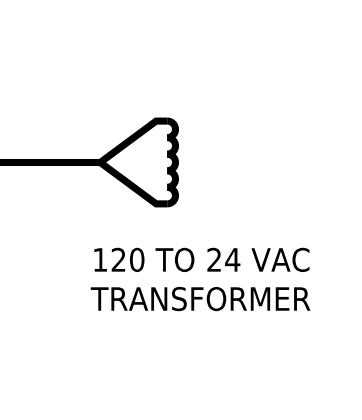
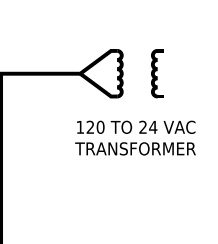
curve: (238, 158) -> (156, 71), added

